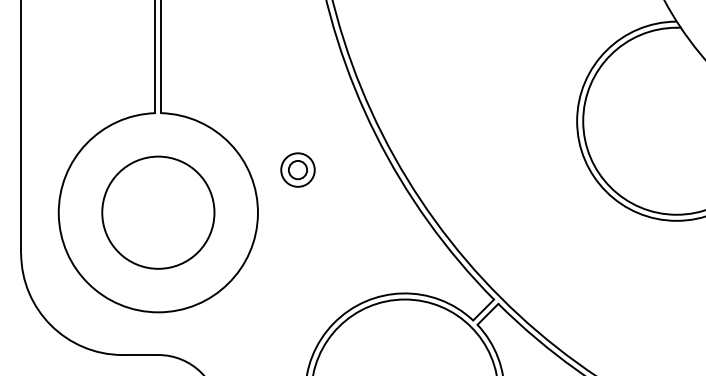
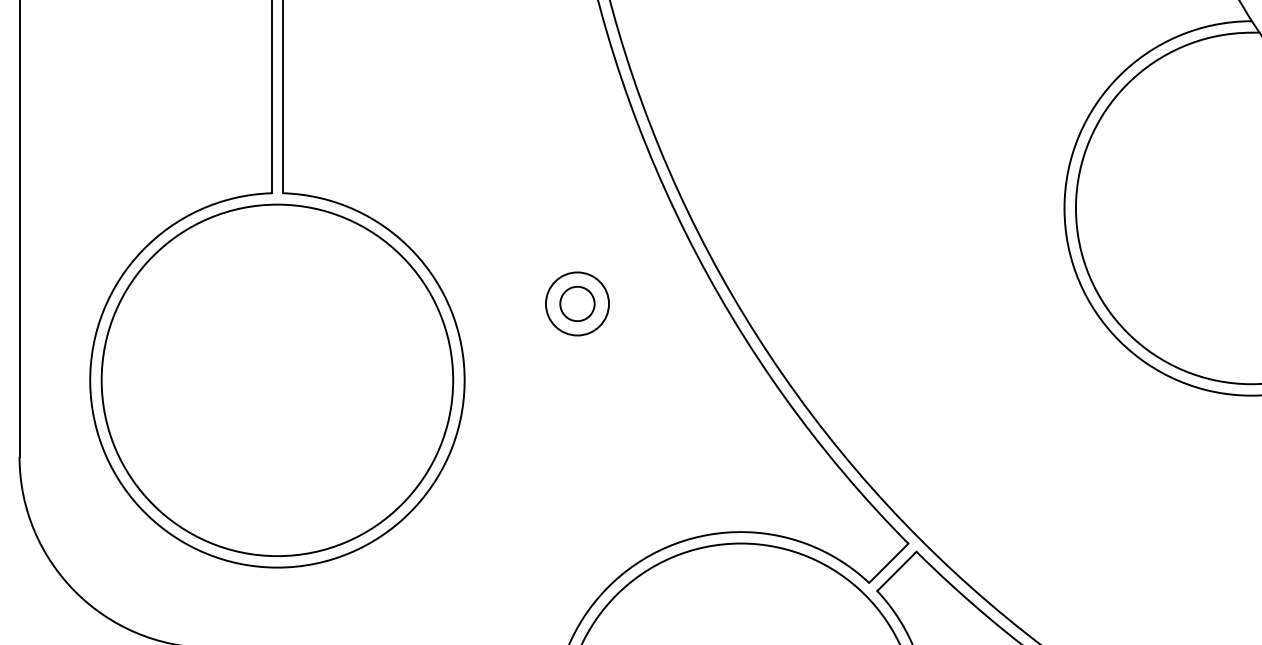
part: (297, 169) -> (576, 302), moved
circle: (157, 212) -> (275, 379), size x1.67

